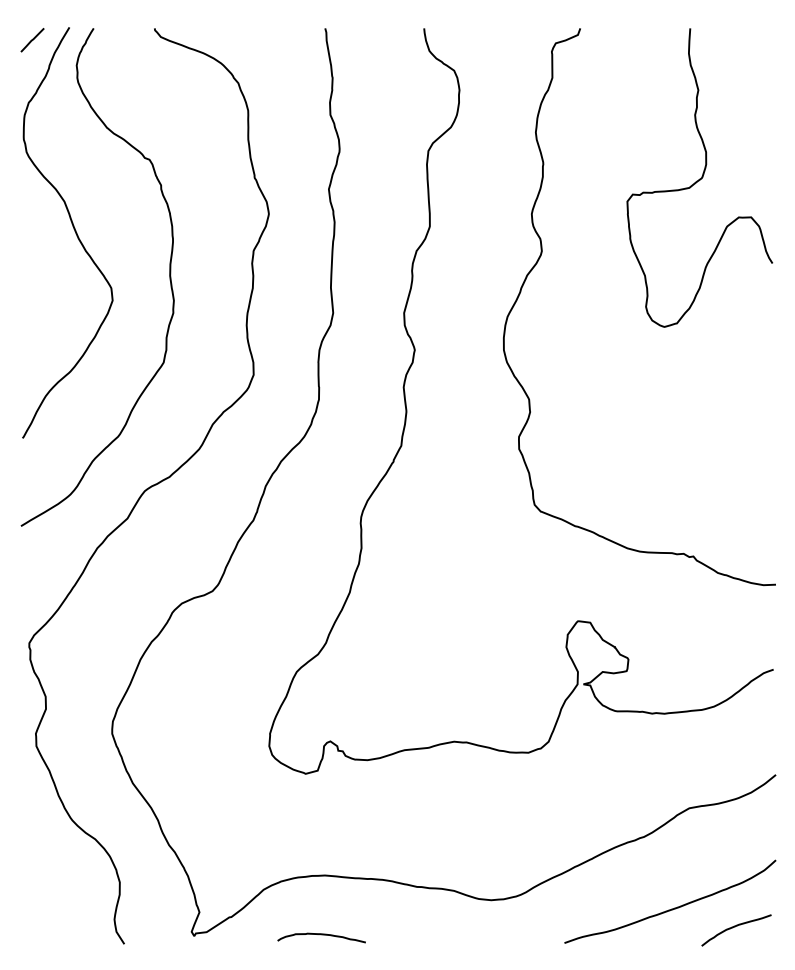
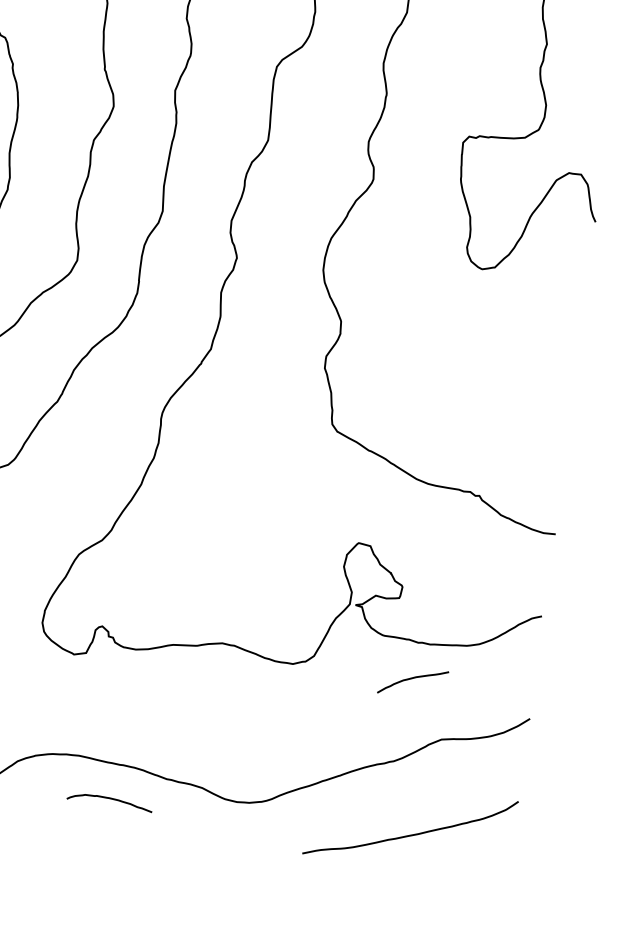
curve: (735, 927) -> (412, 679), moved
curve: (321, 935) -> (110, 799), moved

